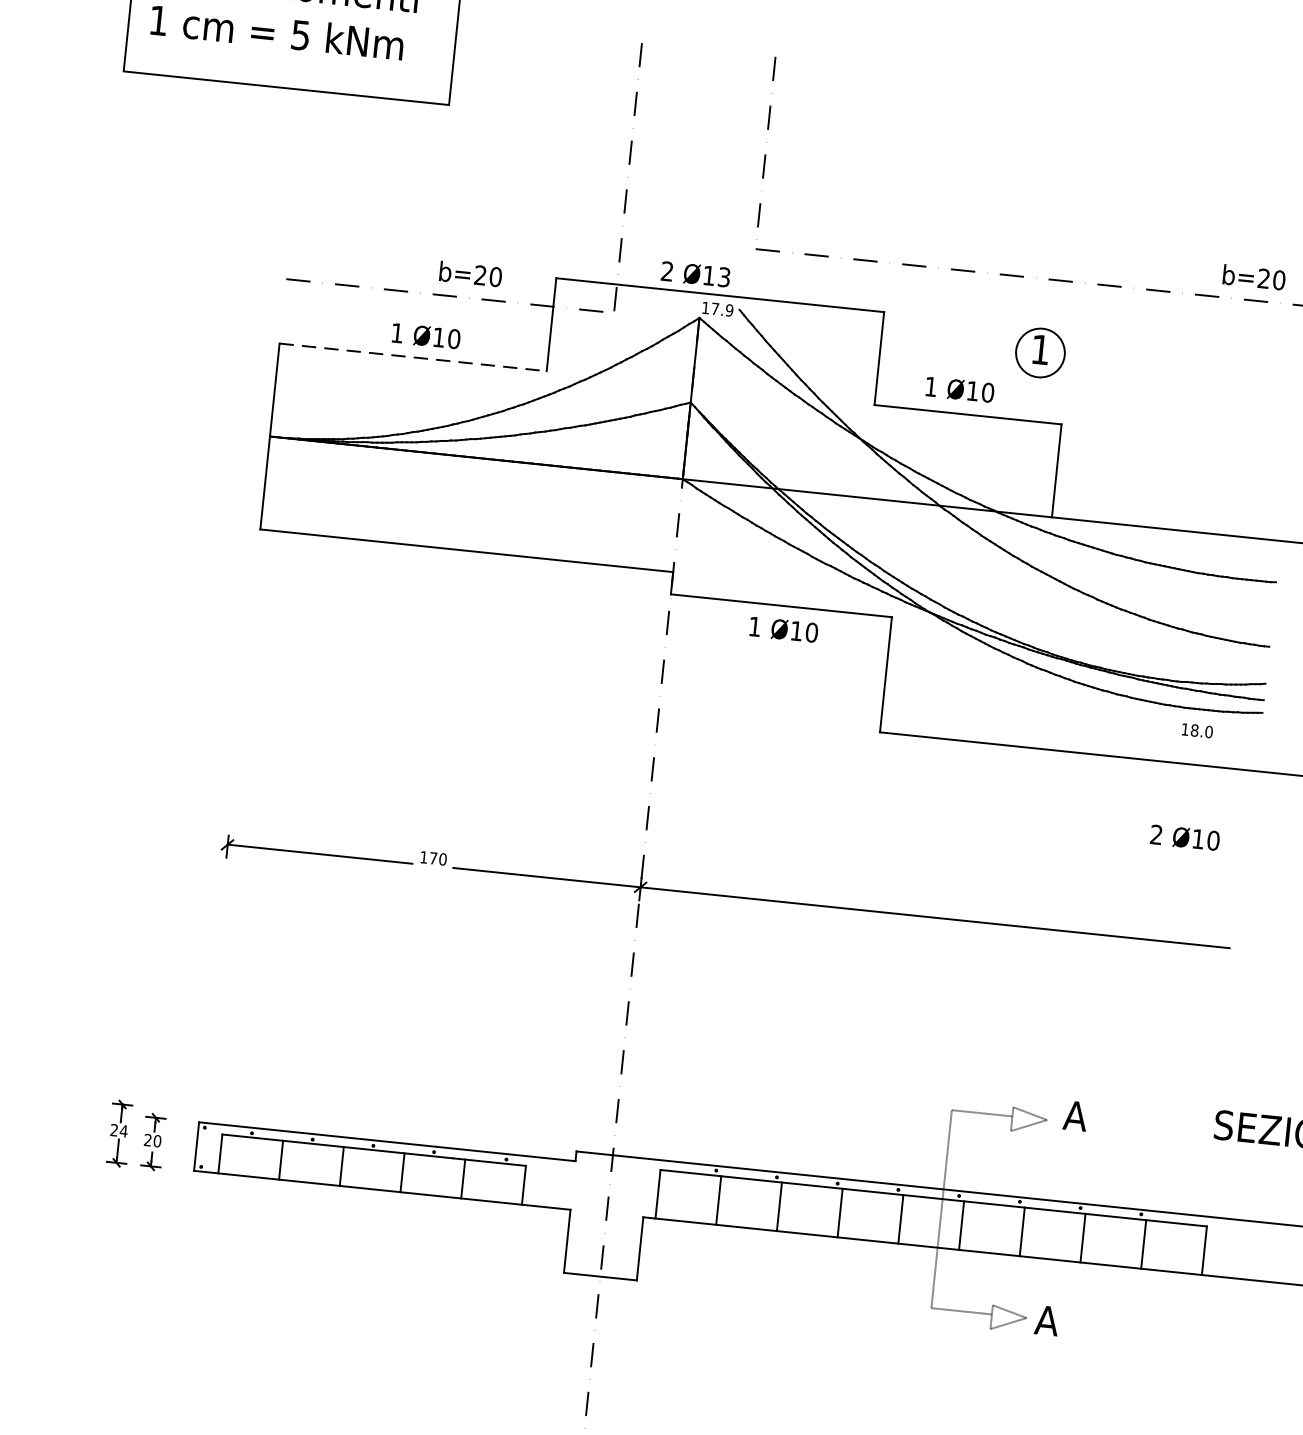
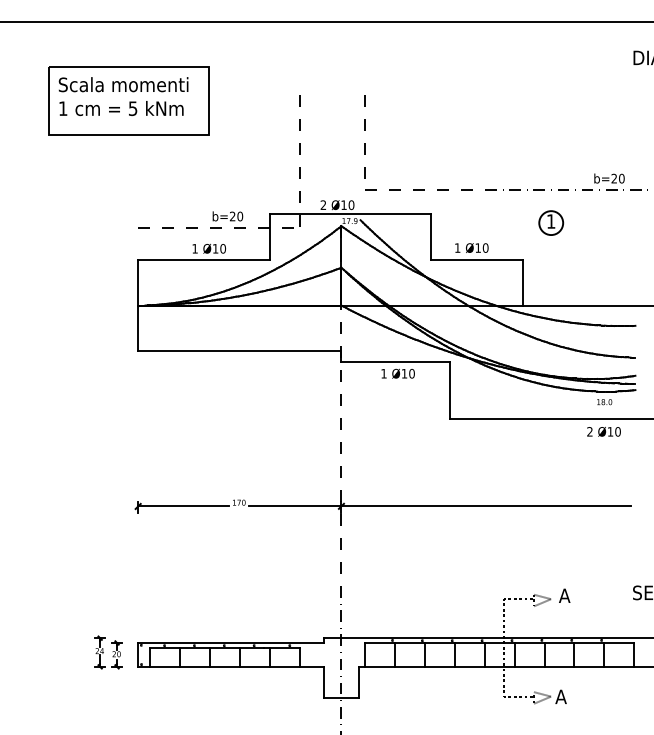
text: (724, 275) -> (351, 204), Ø13 -> Ø10
part: (1041, 351) -> (551, 222), moved
line: (414, 356) -> (204, 259), dashed -> solid
text: (1184, 836) -> (603, 431), moved

